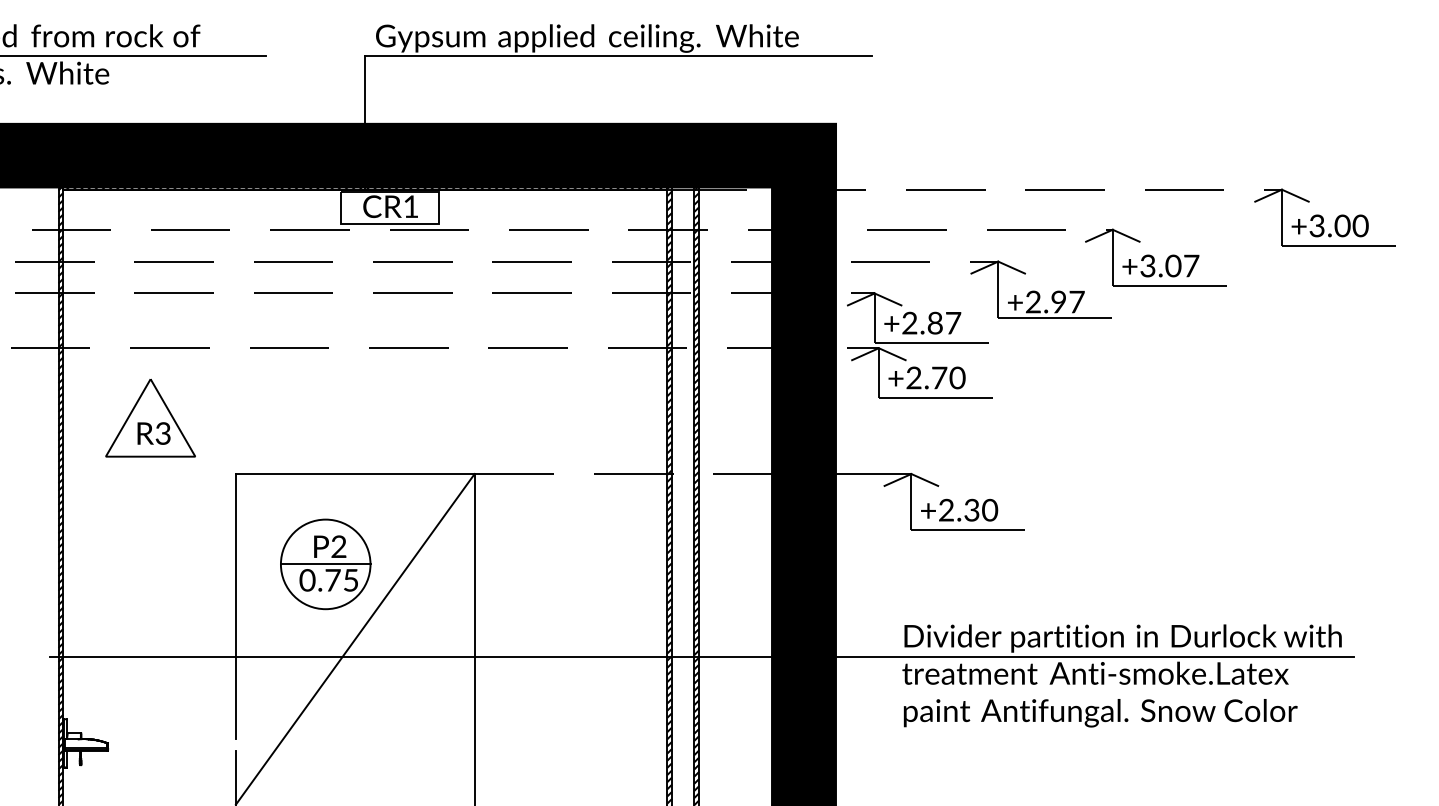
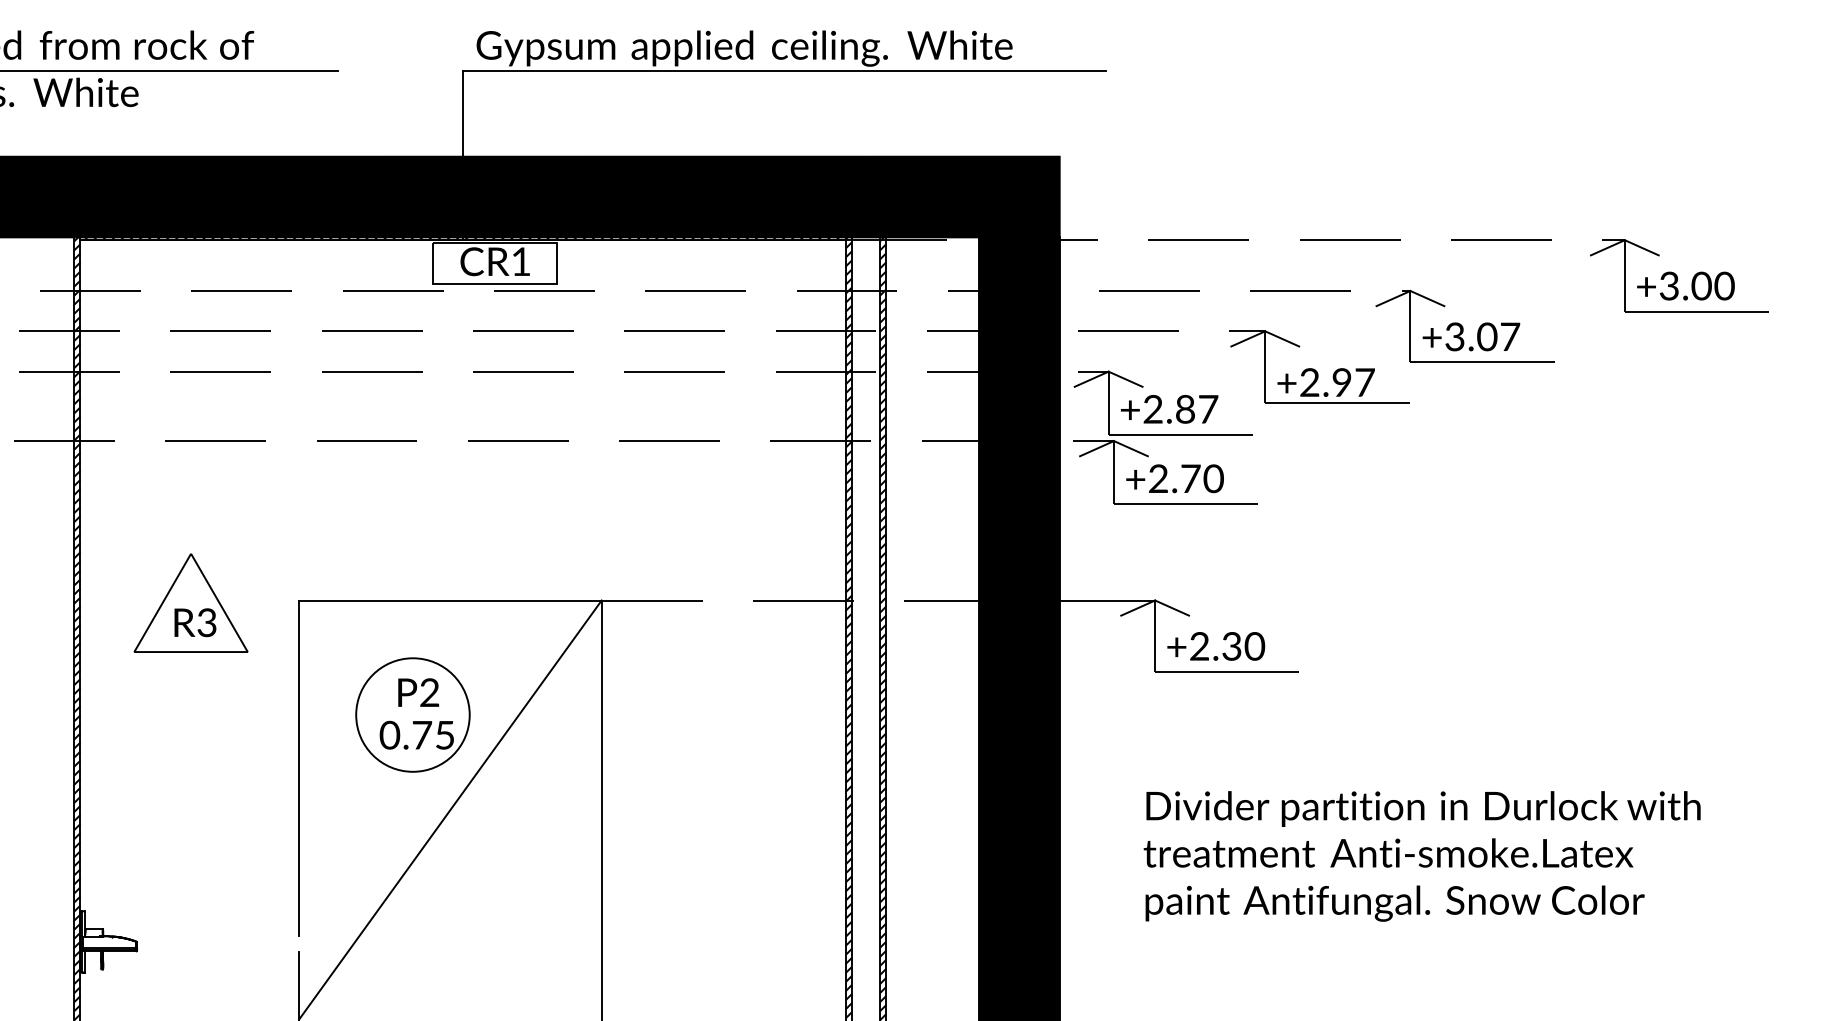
part: (150, 418) -> (190, 603), moved
line: (325, 564) -> (412, 715), removed
line: (702, 656) -> (890, 831), removed

